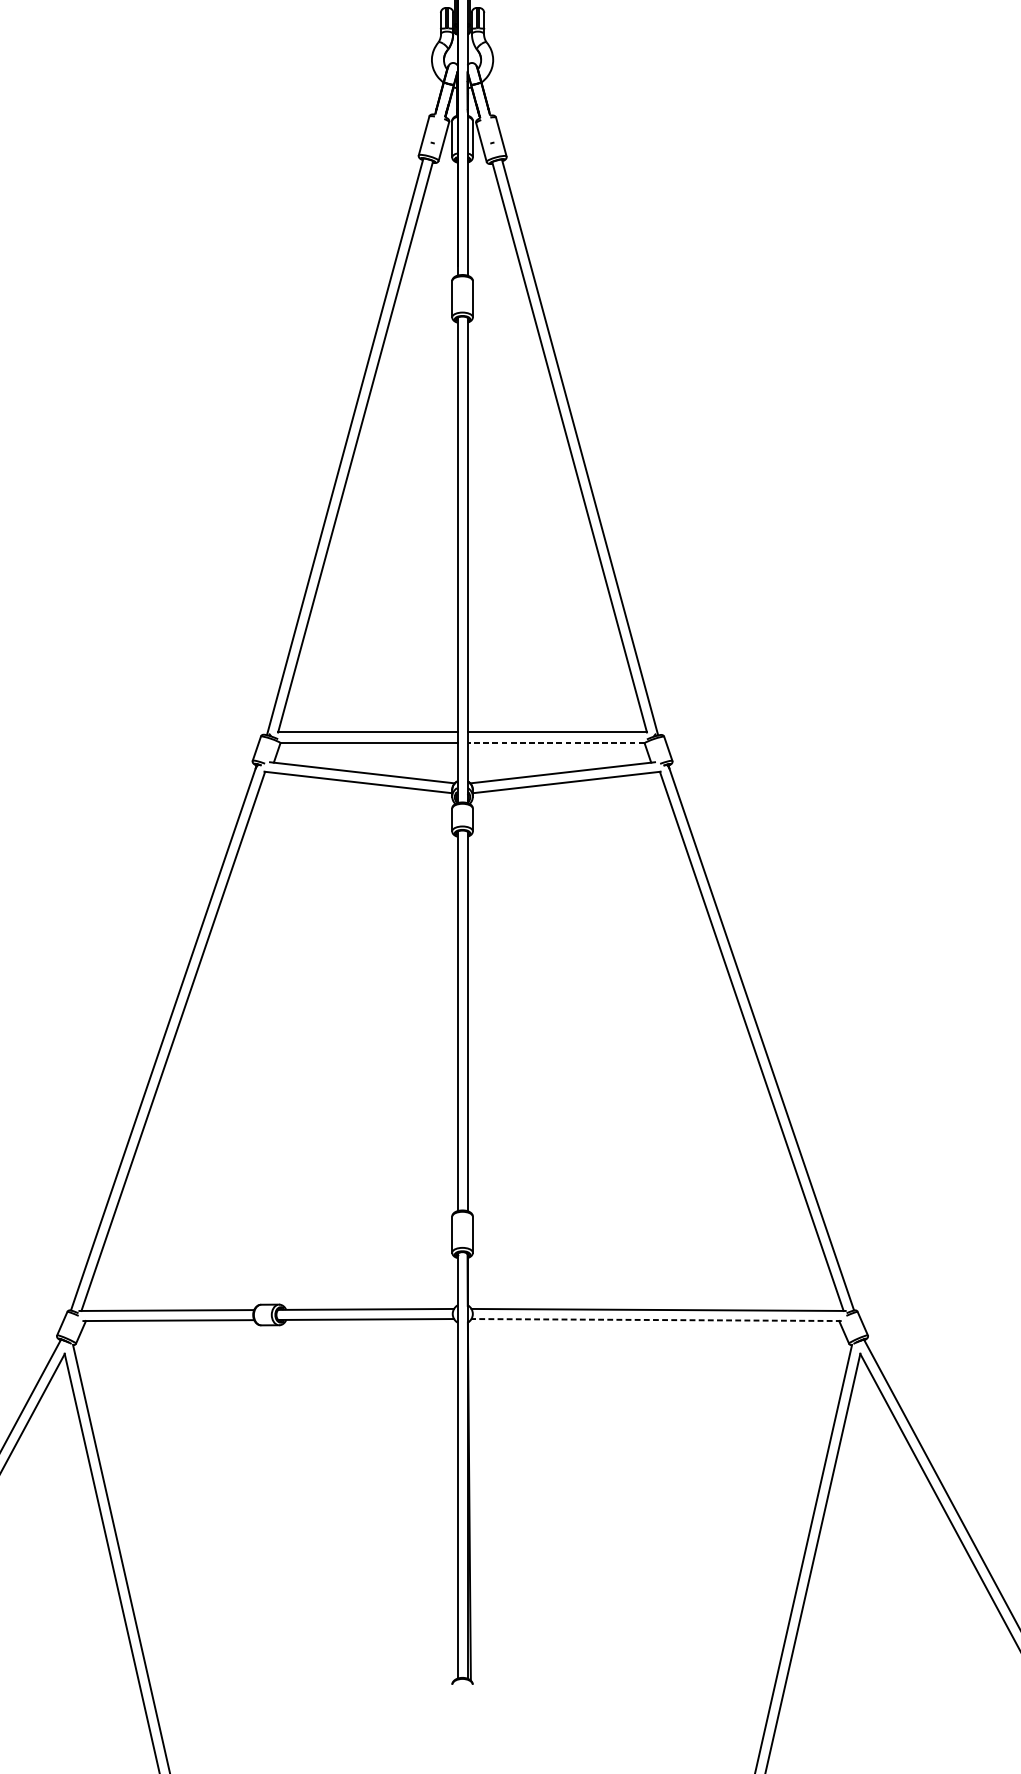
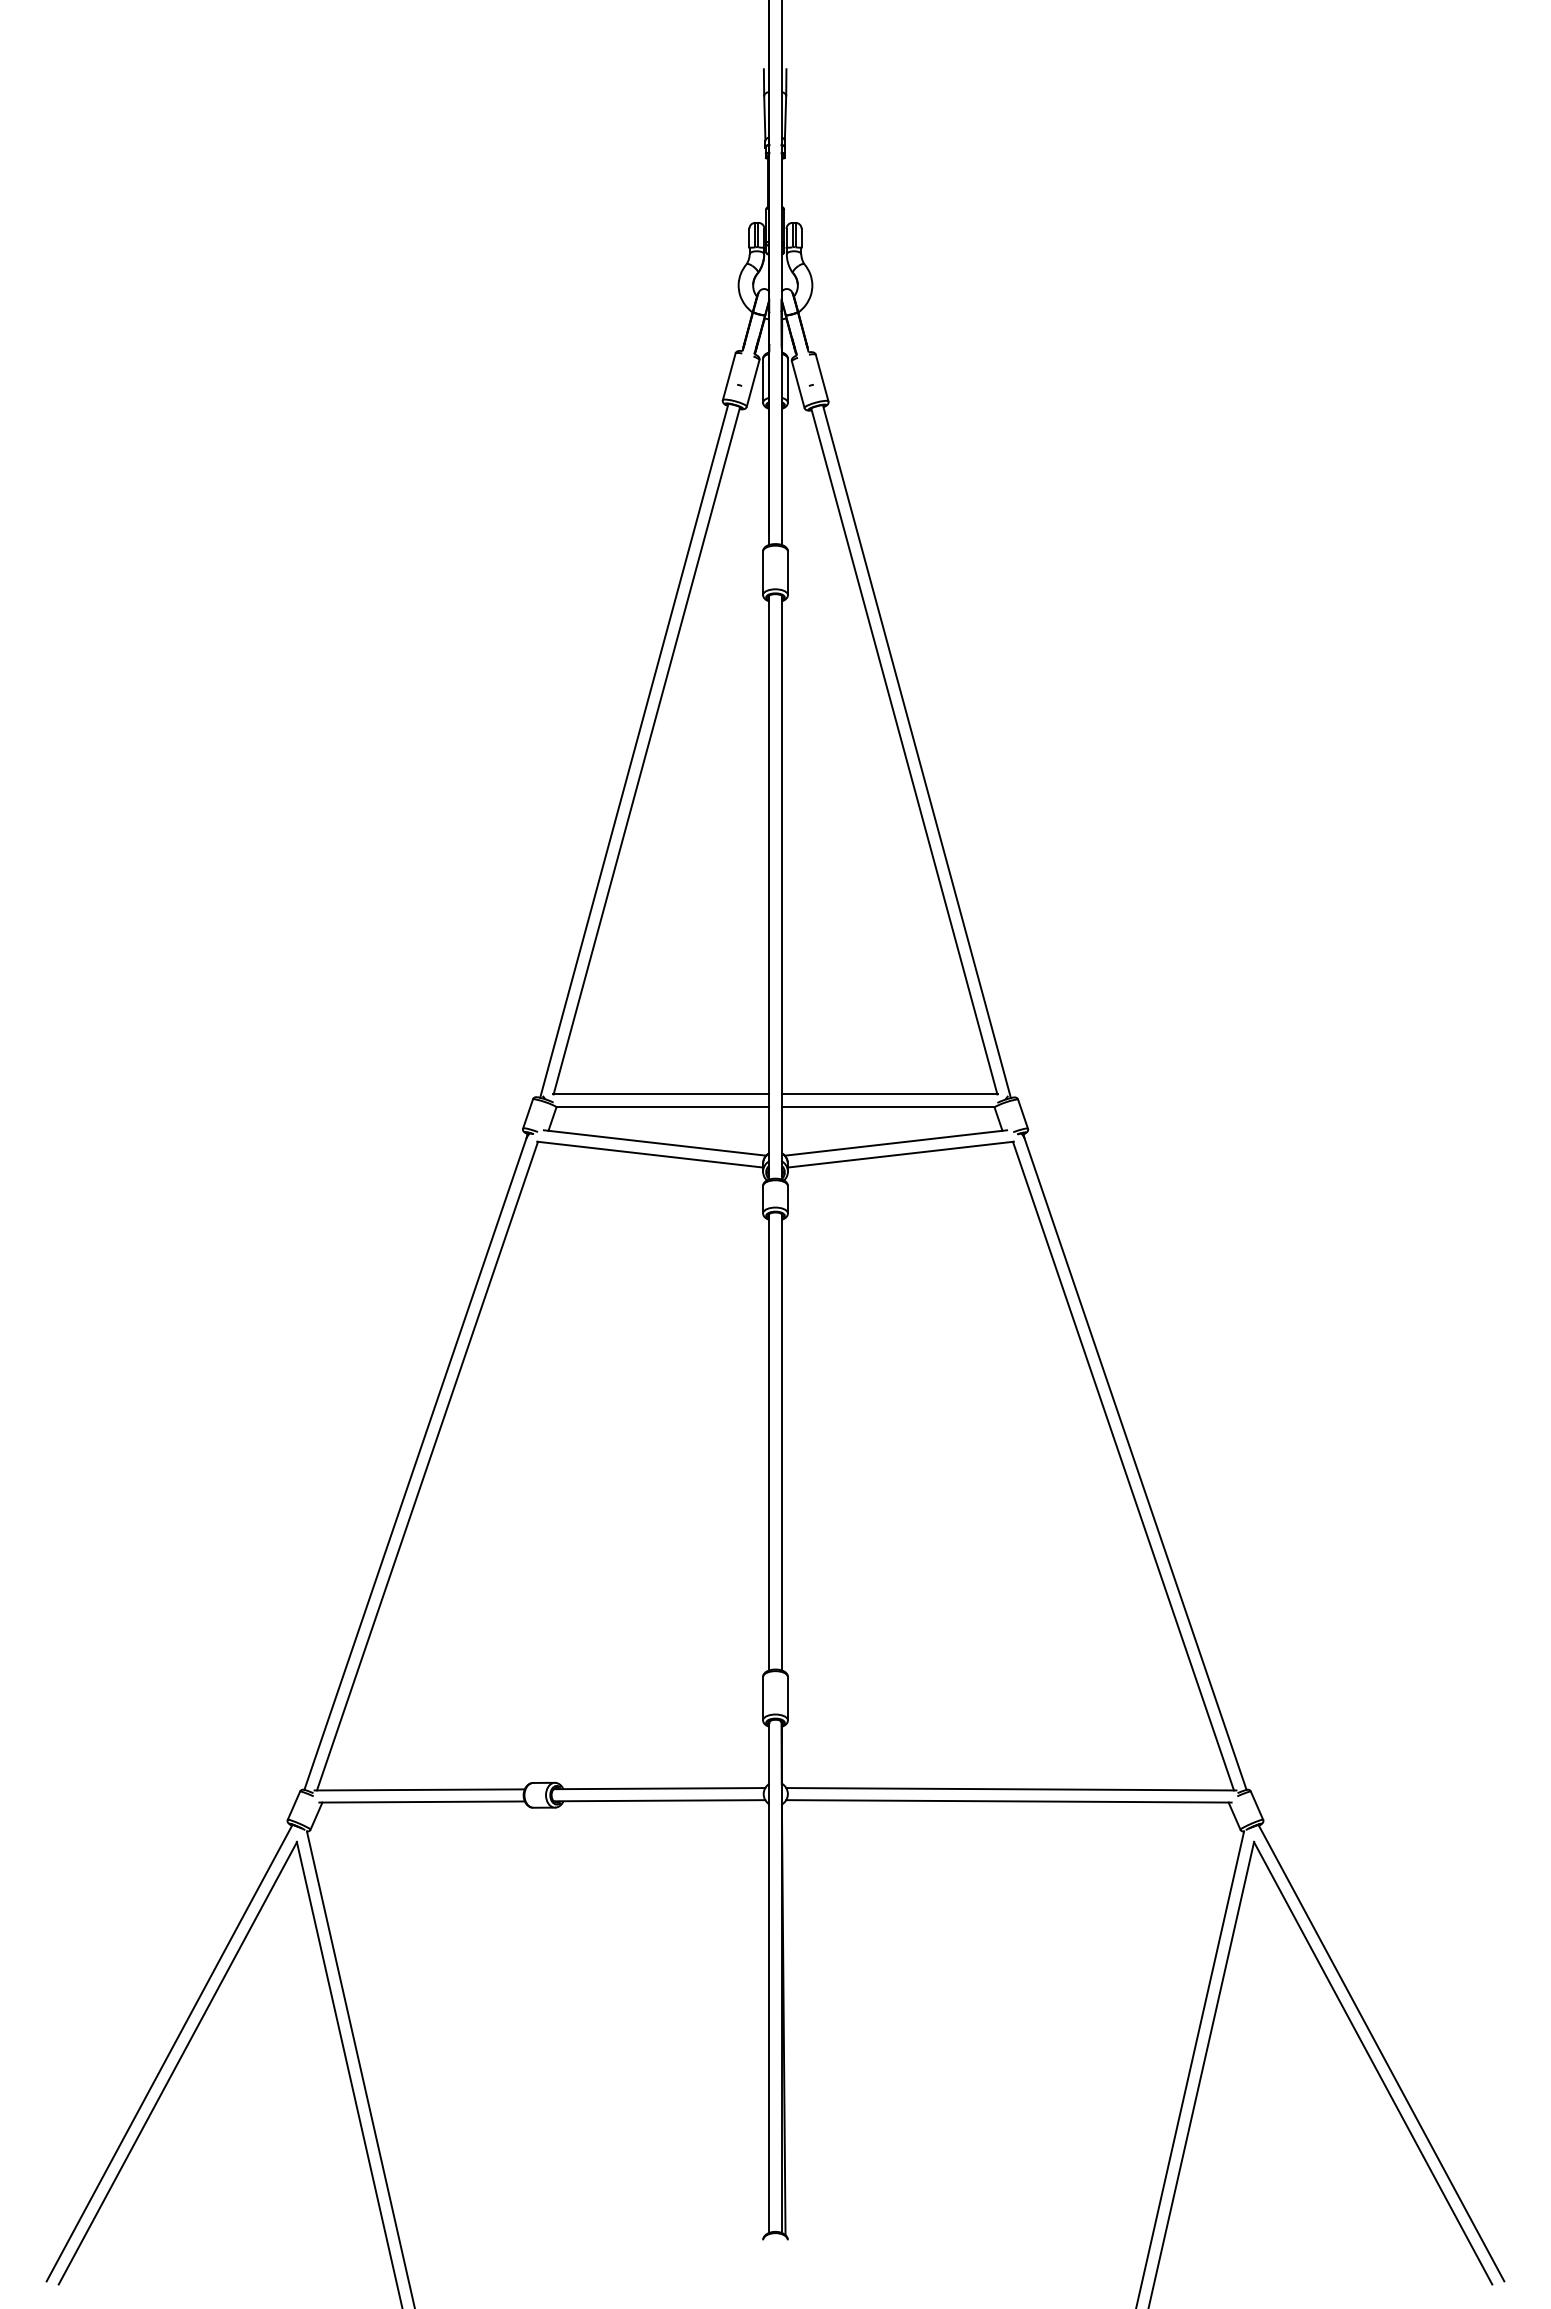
line: (555, 742) -> (887, 1106), dashed -> solid
line: (656, 1320) -> (1008, 1801), dashed -> solid

